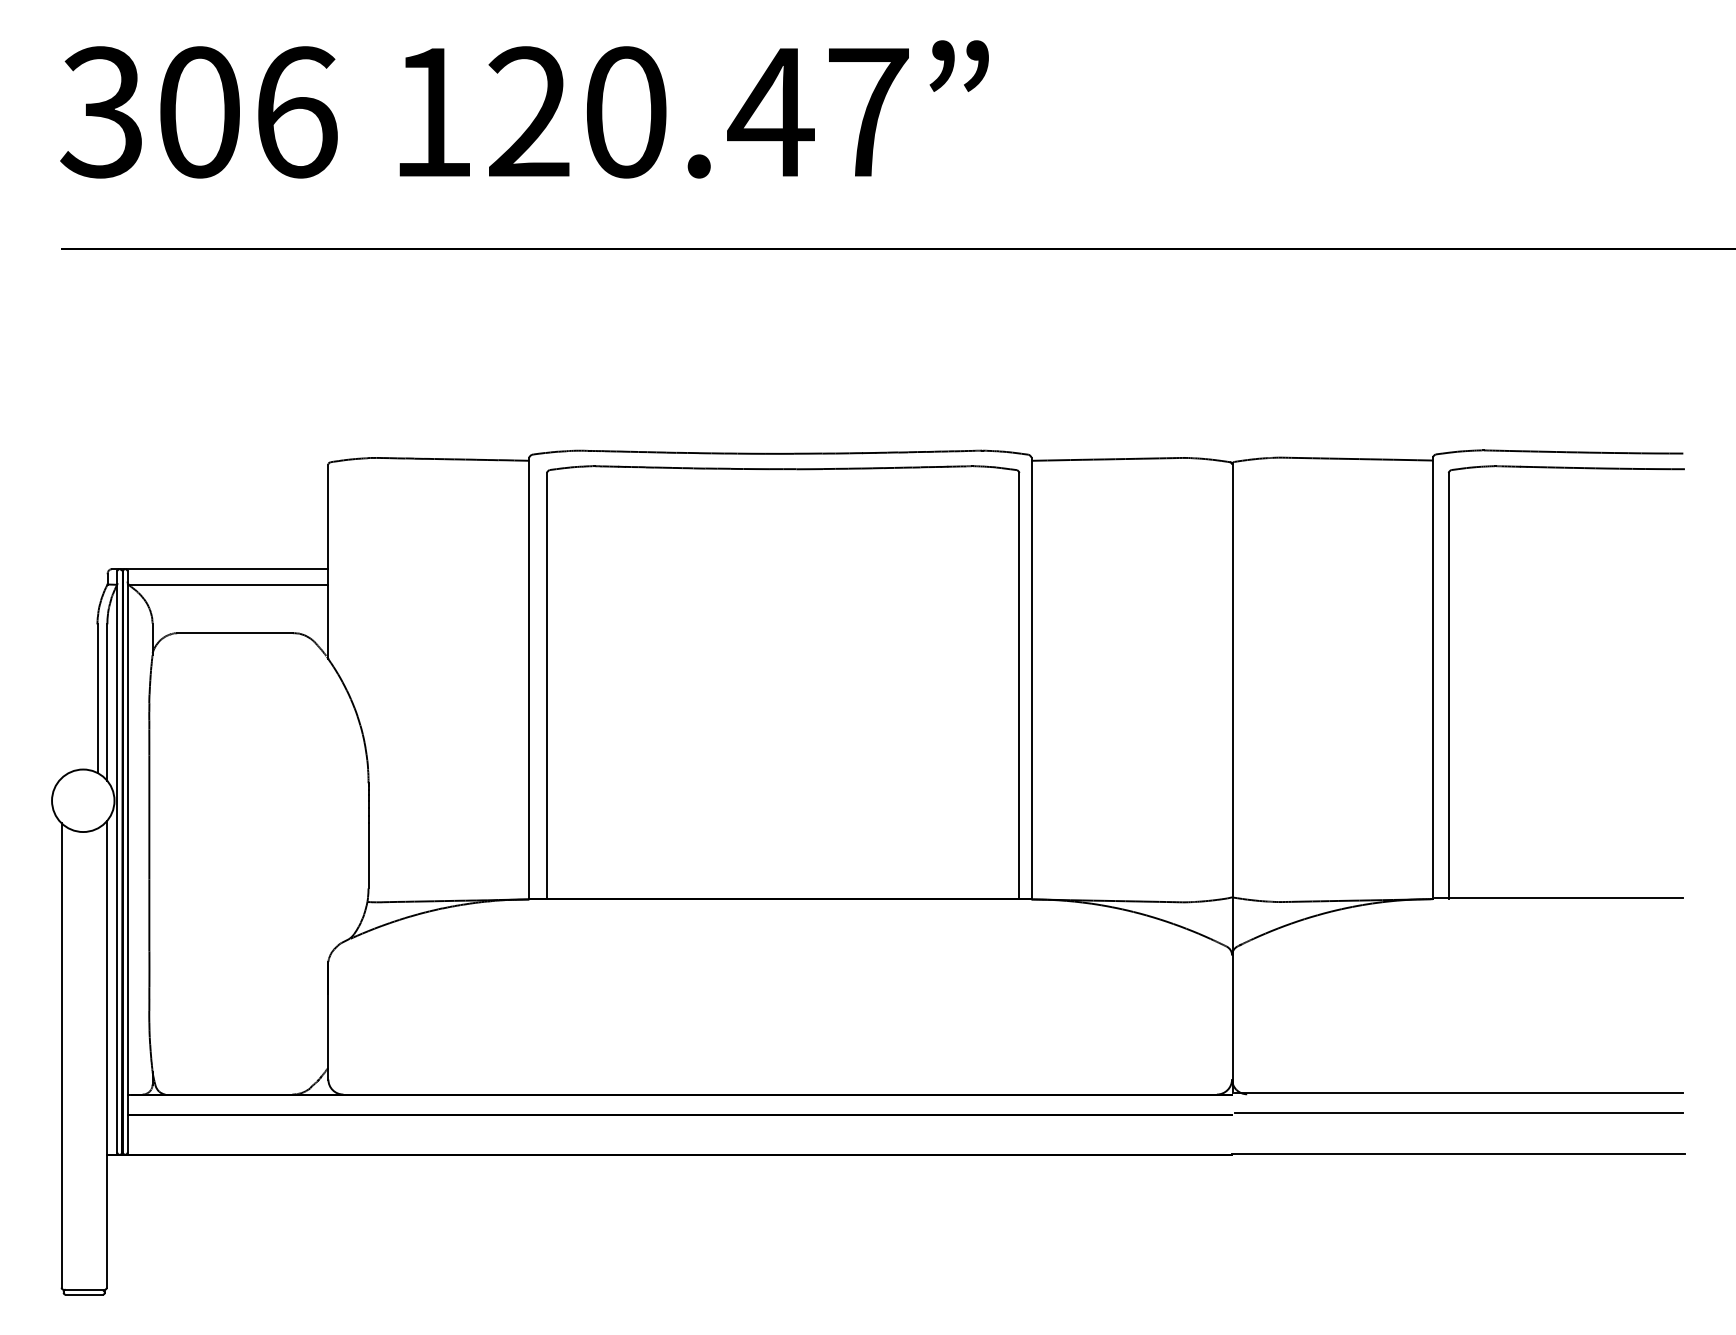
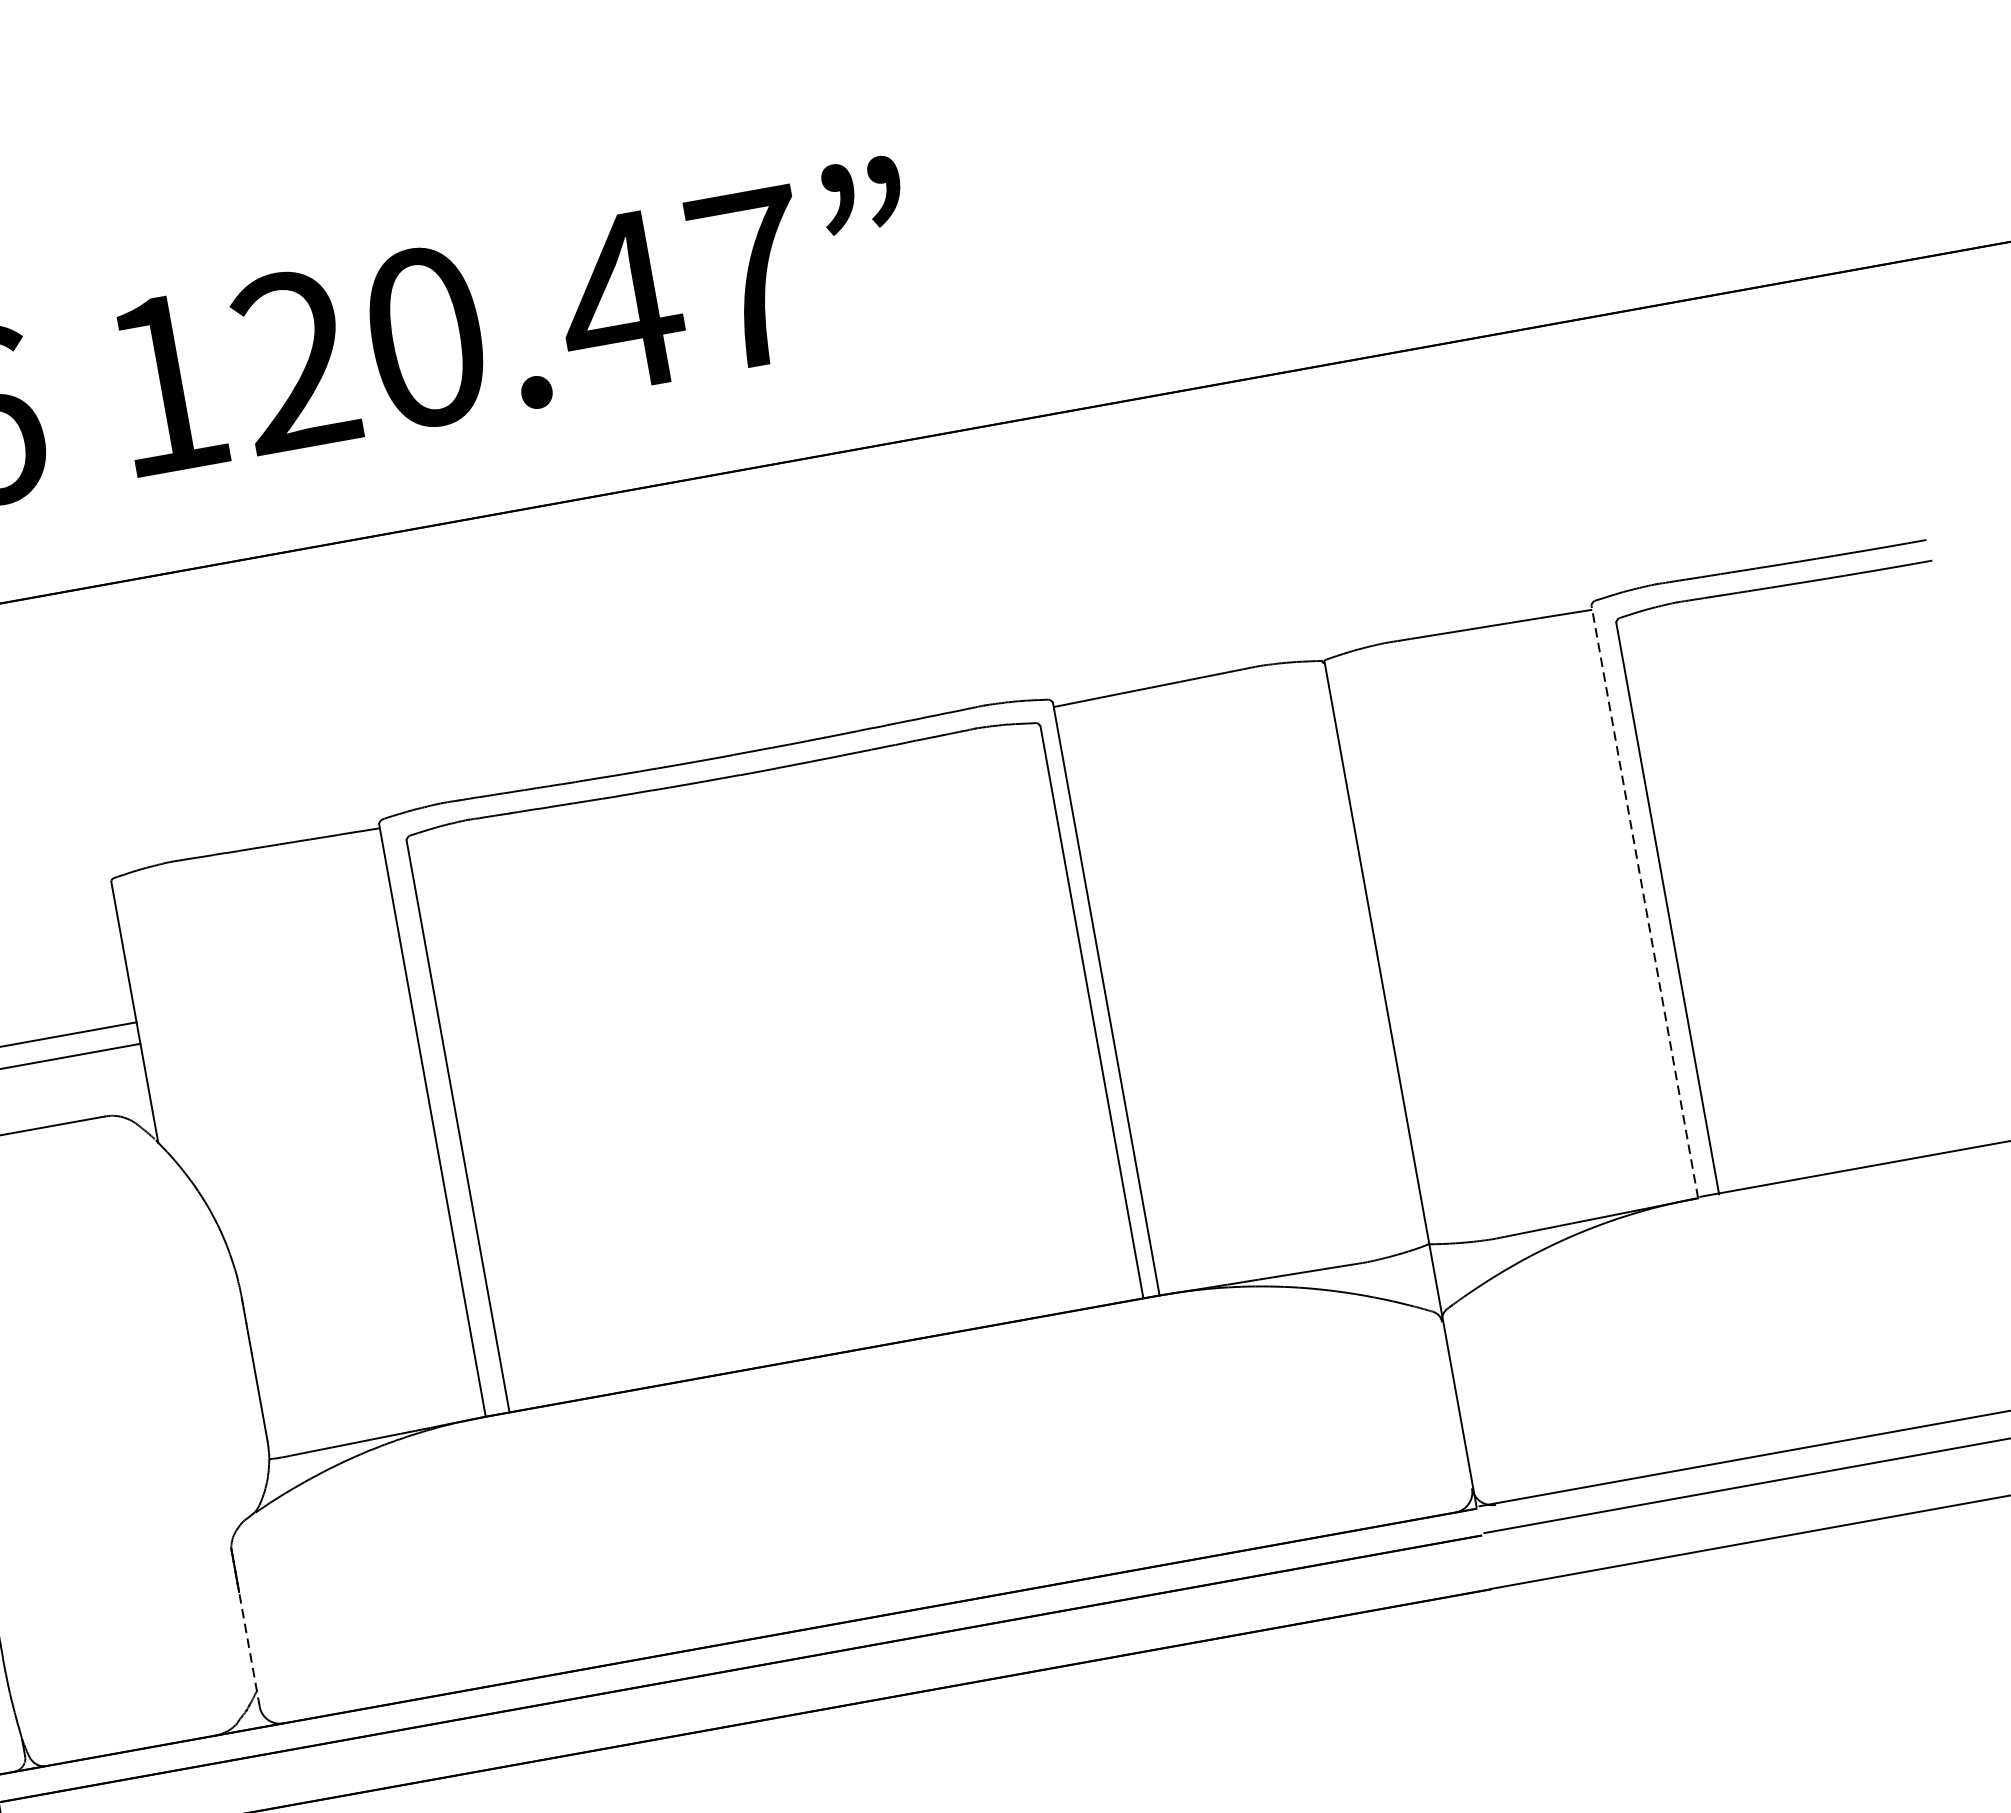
line: (1432, 678) -> (1644, 902), solid -> dashed
line: (328, 1036) -> (249, 1649), solid -> dashed

